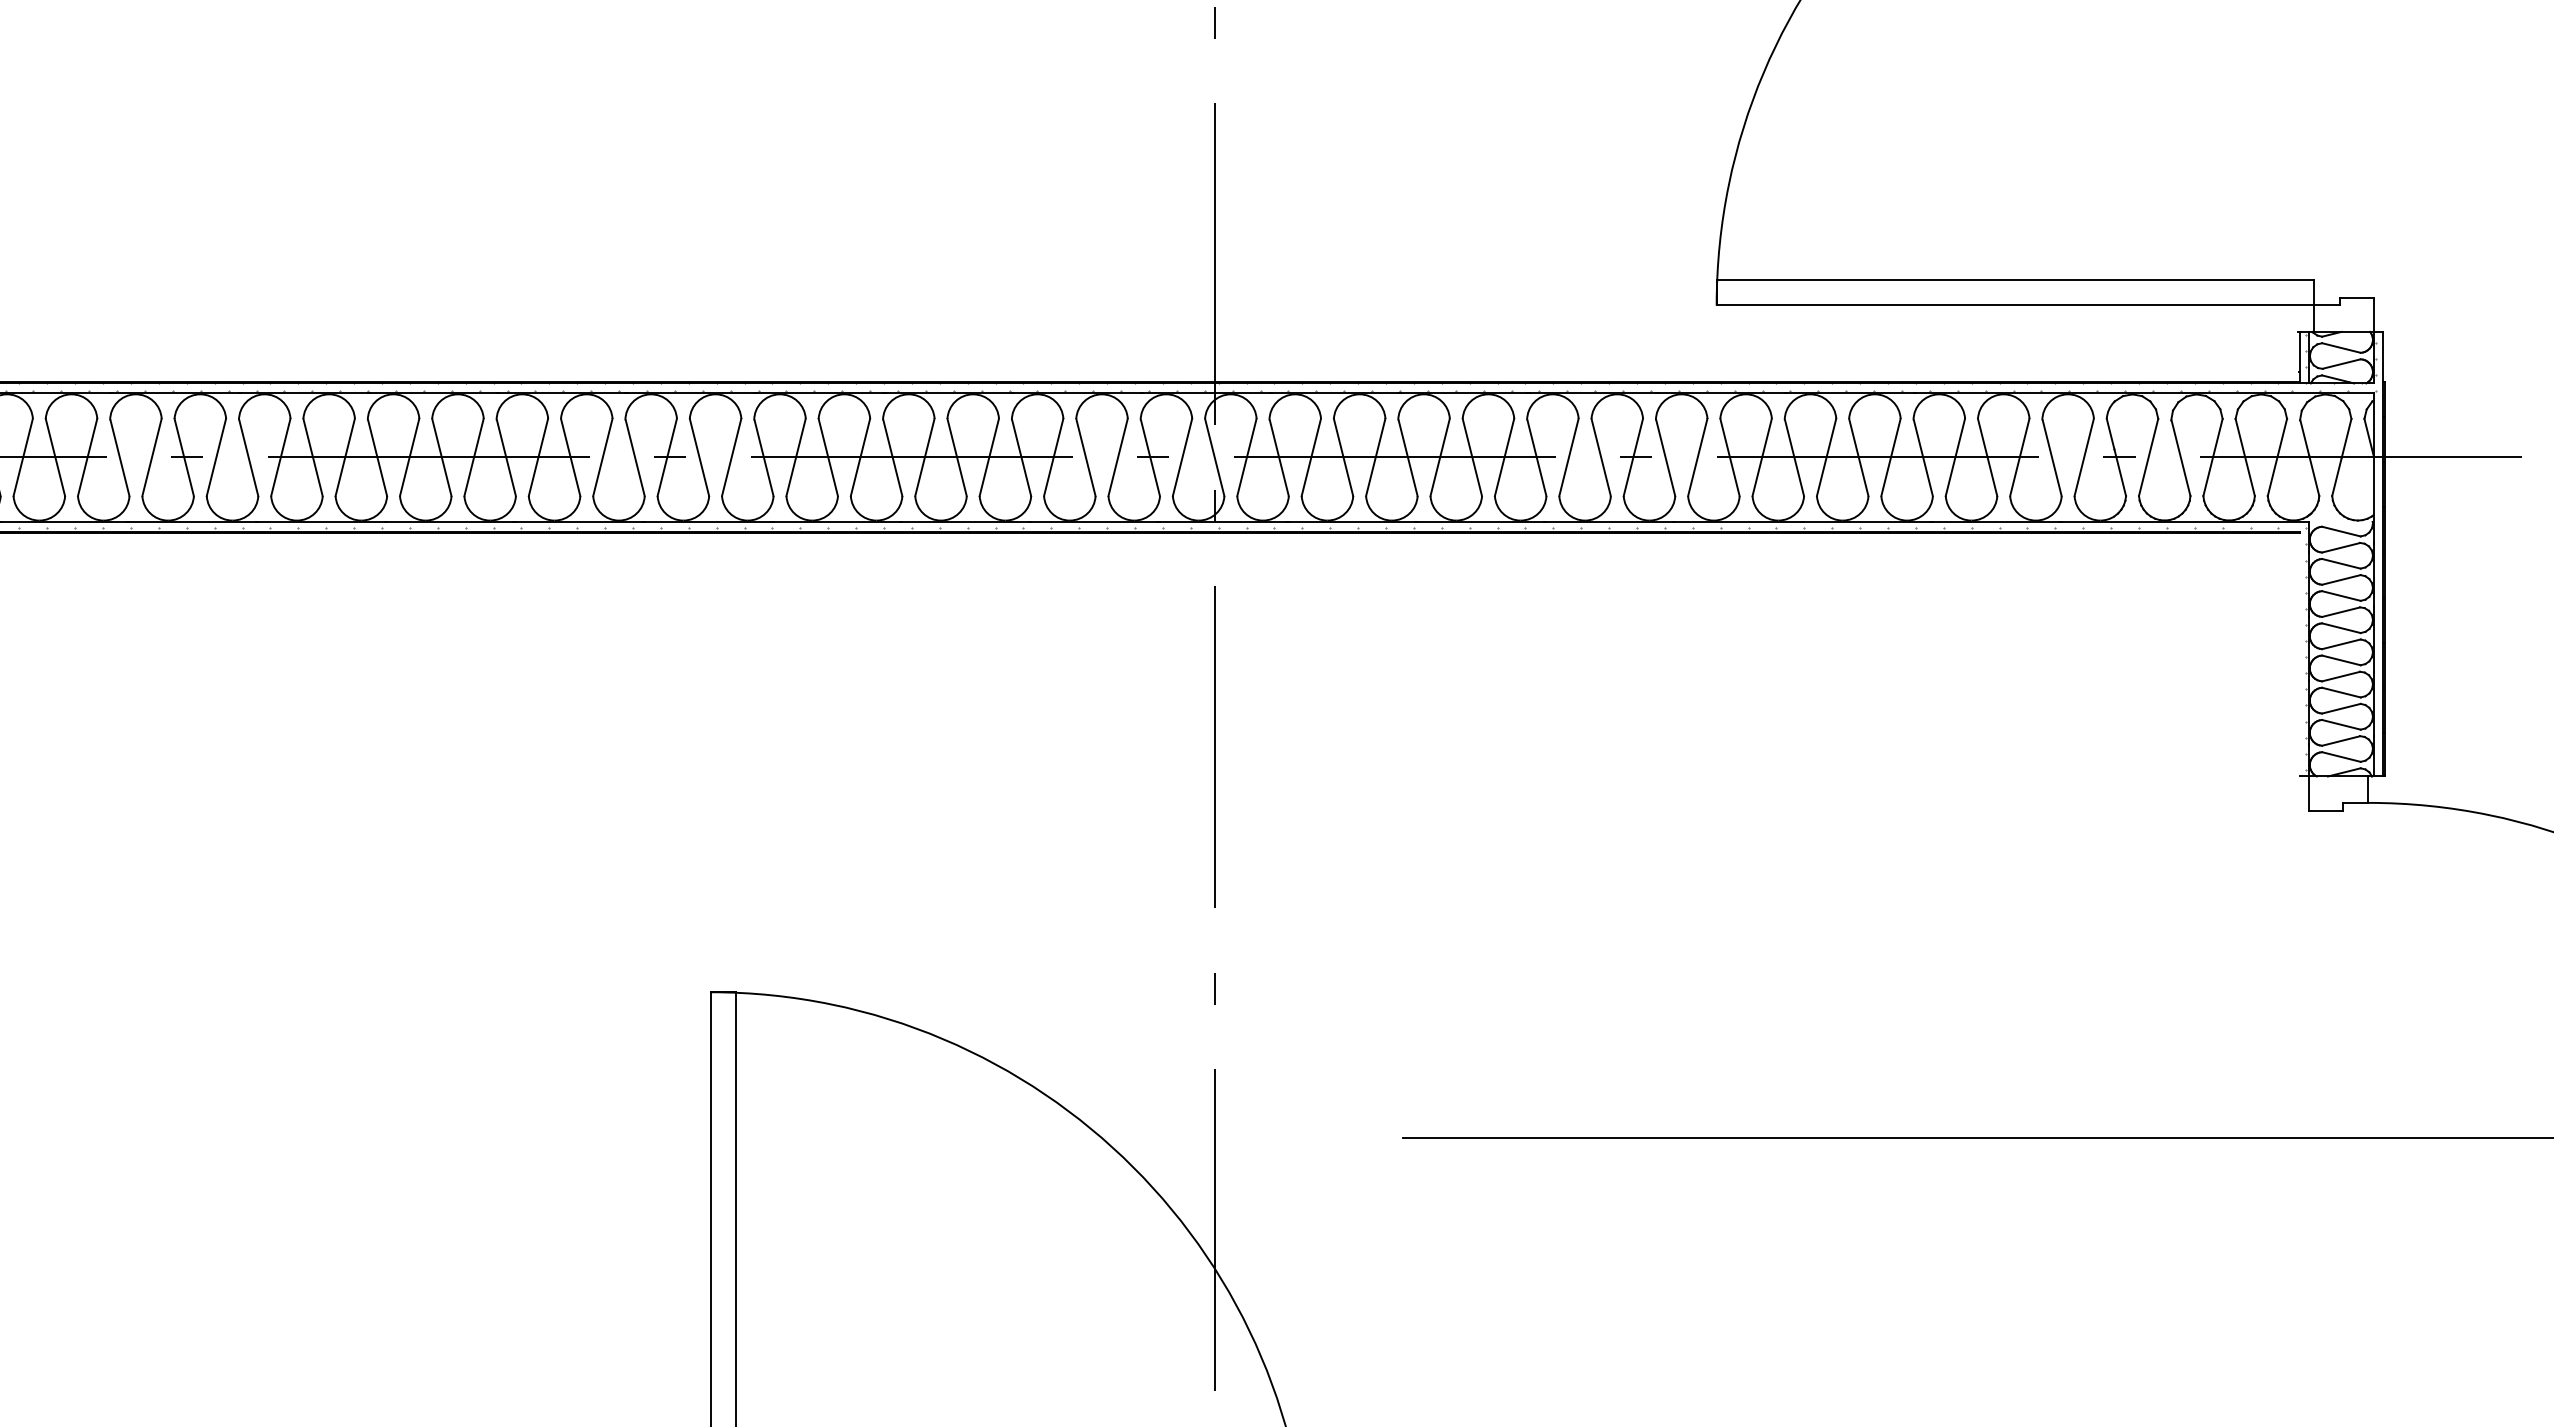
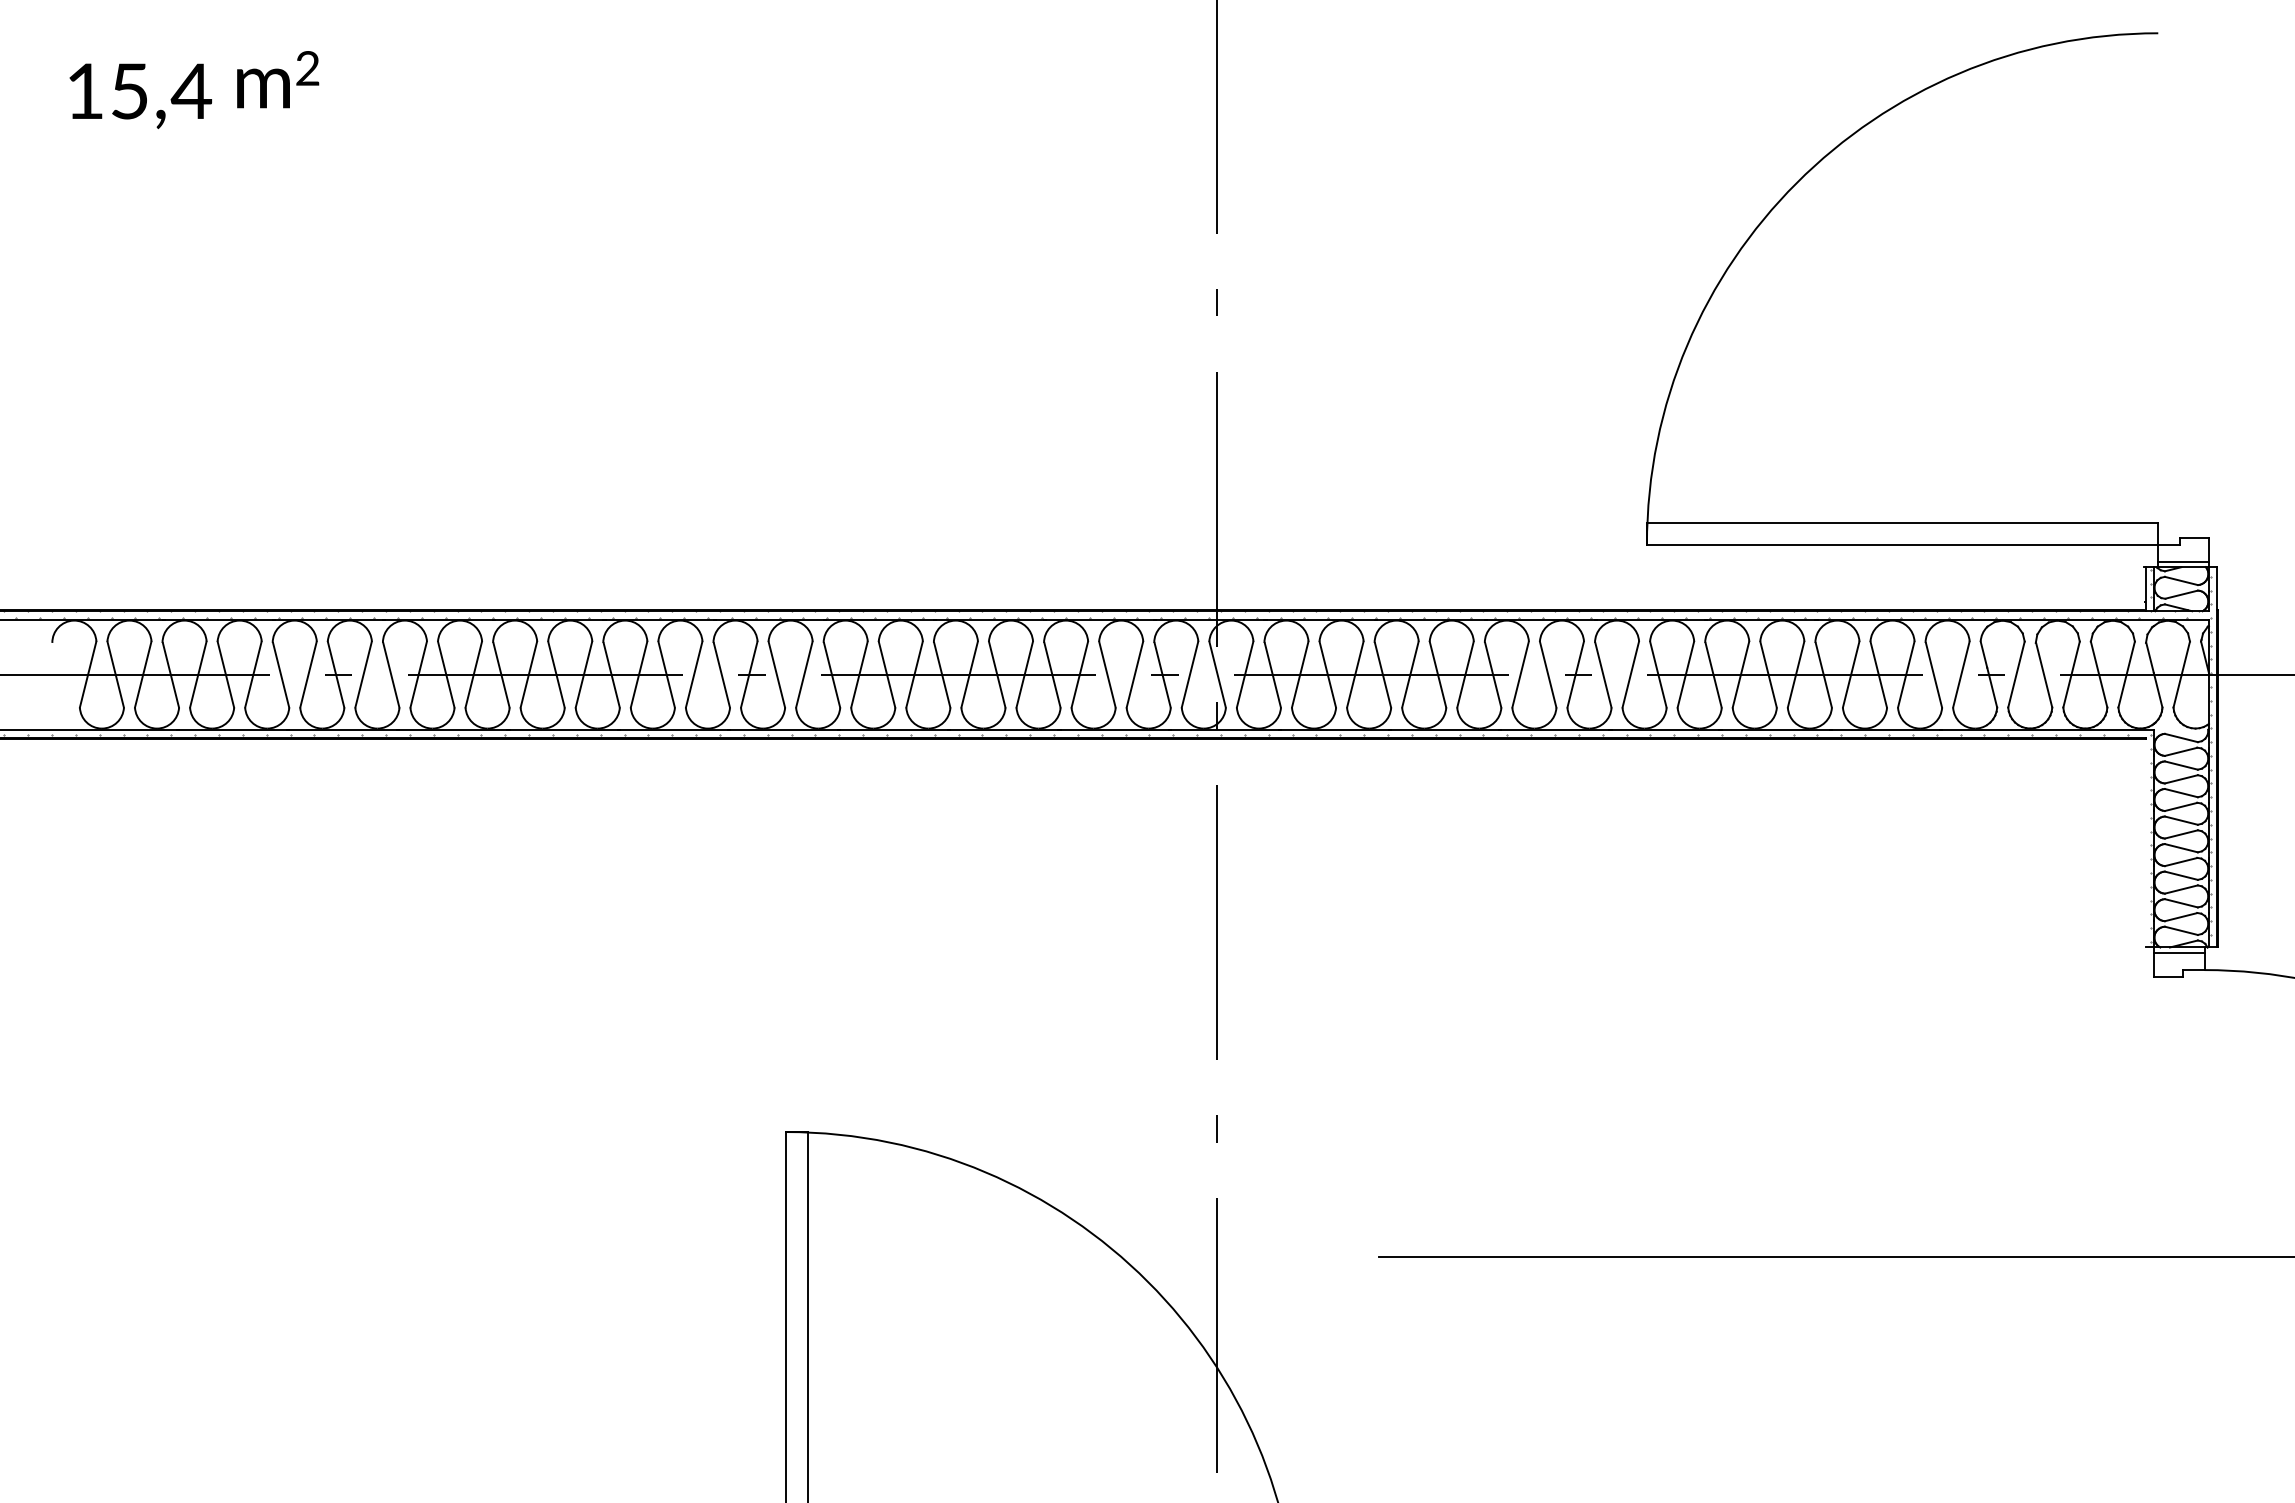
line: (2343, 325) -> (2183, 561), added
hatch: (2376, 583) -> (2211, 782), added
line: (2338, 783) -> (2178, 953), added

